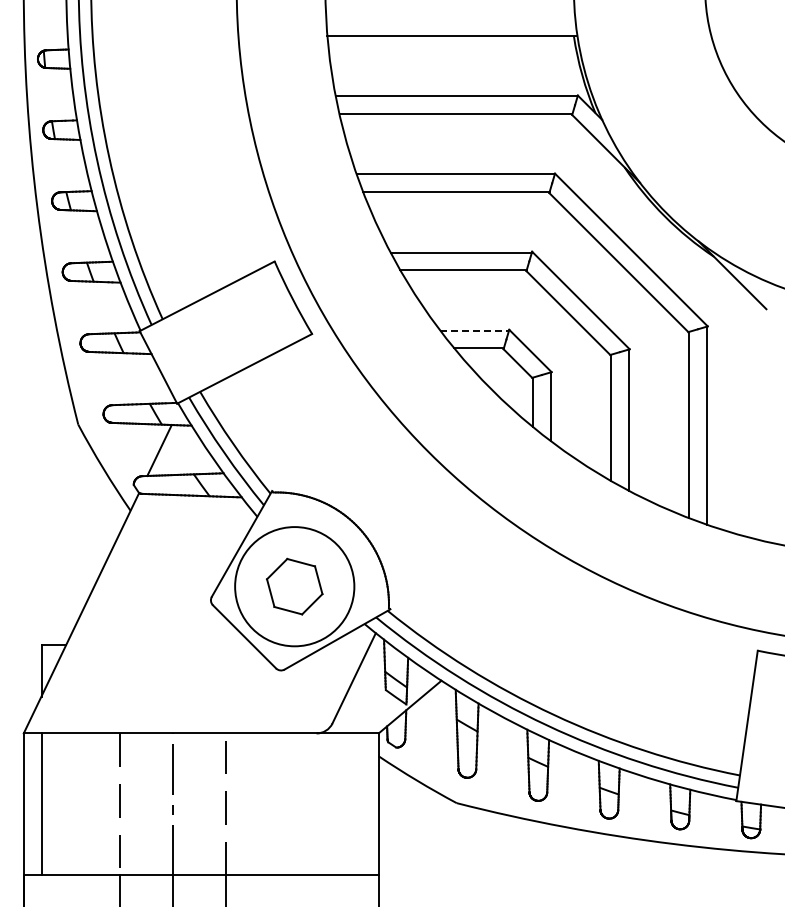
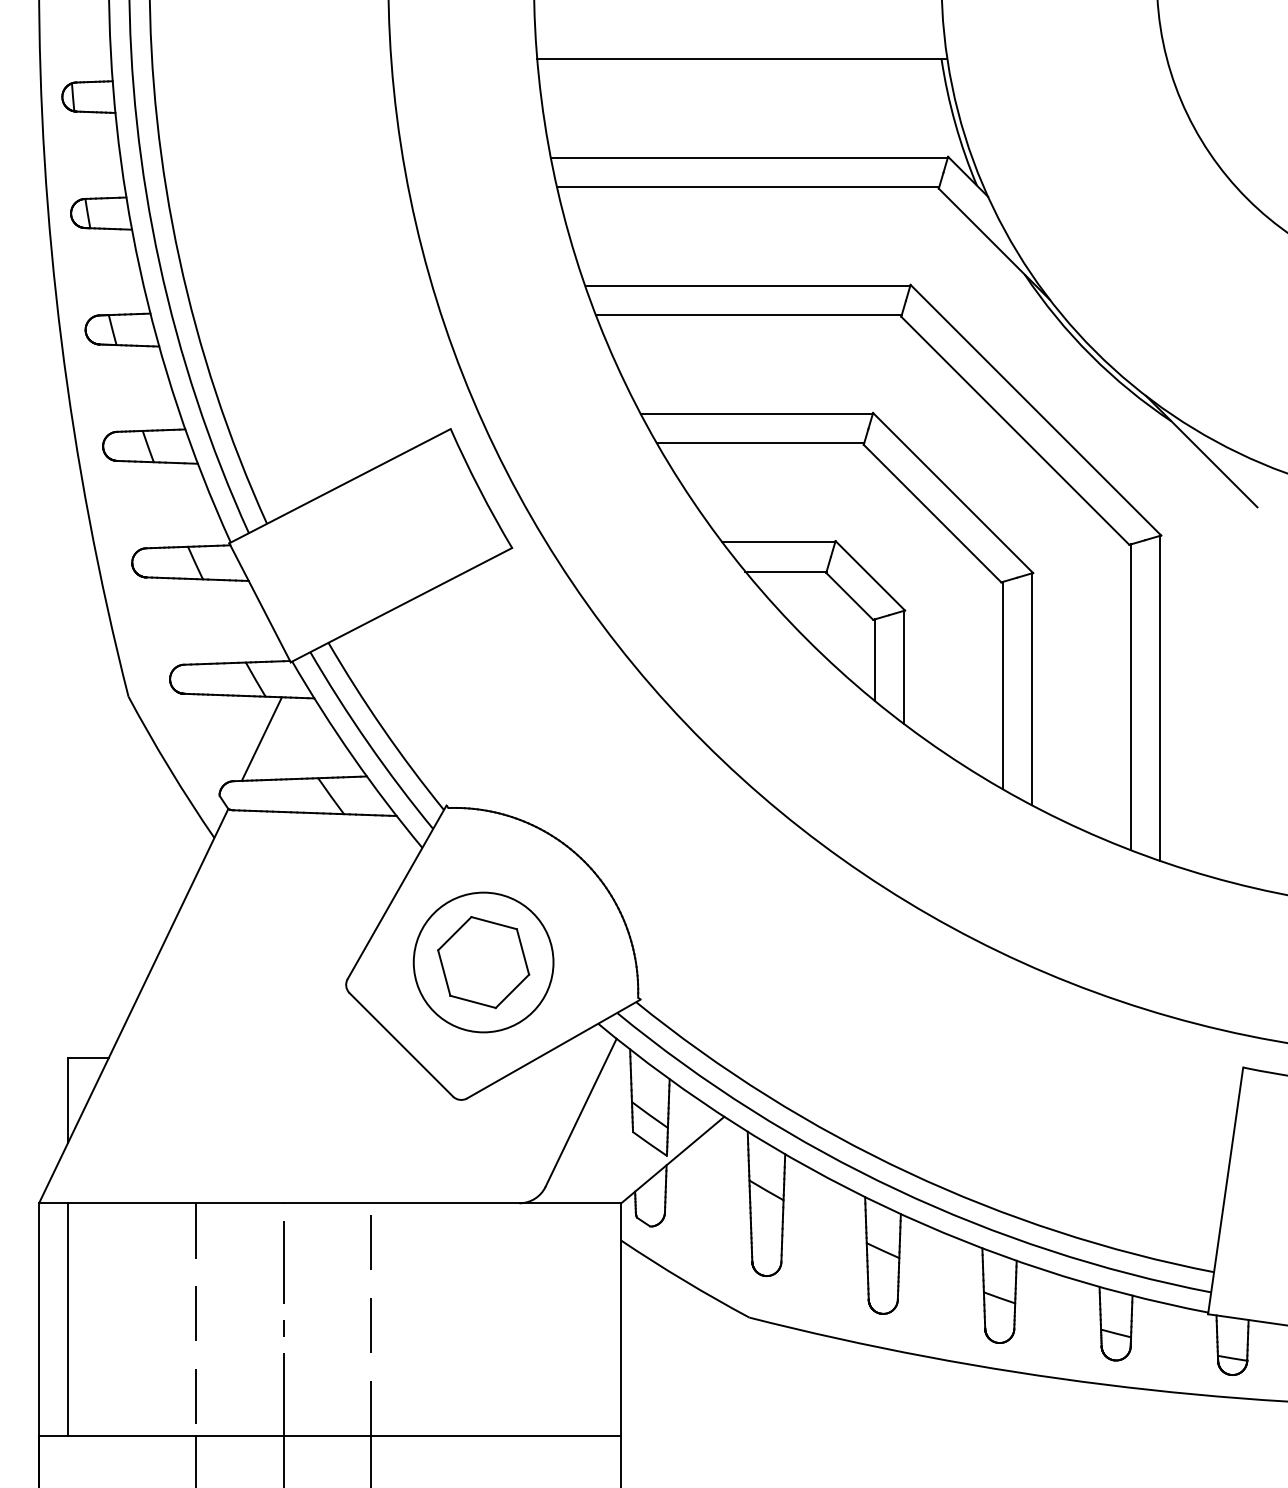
line: (475, 330) -> (780, 542), dashed -> solid
circle: (294, 586) -> (483, 962), size x0.71

